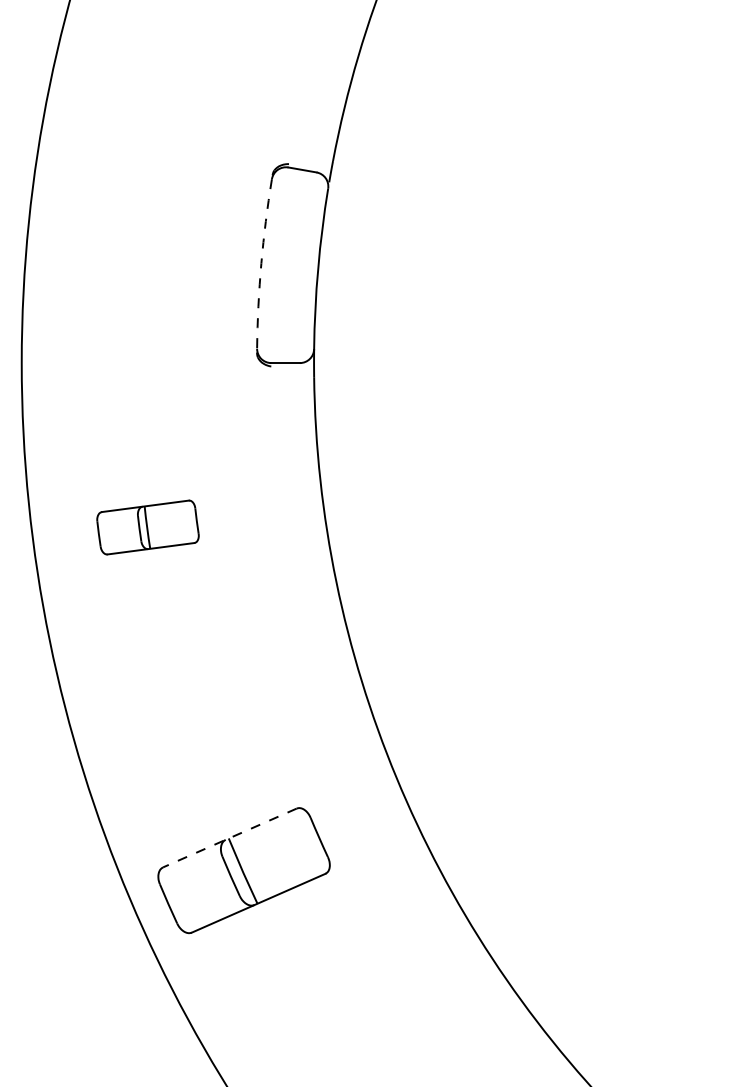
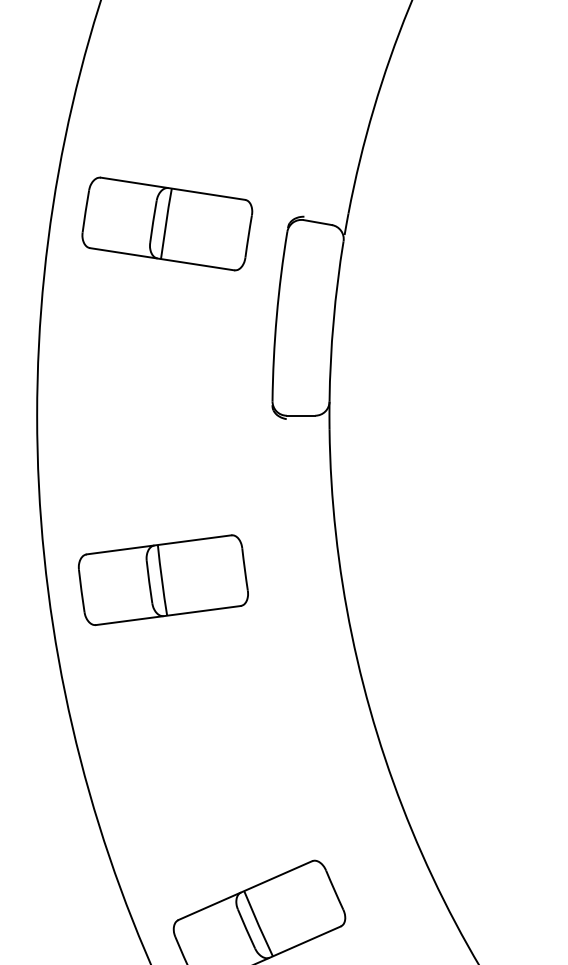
part: (151, 171) -> (166, 224), added
arc: (261, 263) -> (276, 316), dashed -> solid
part: (147, 527) -> (162, 580), size x1.67
line: (229, 838) -> (244, 891), dashed -> solid

